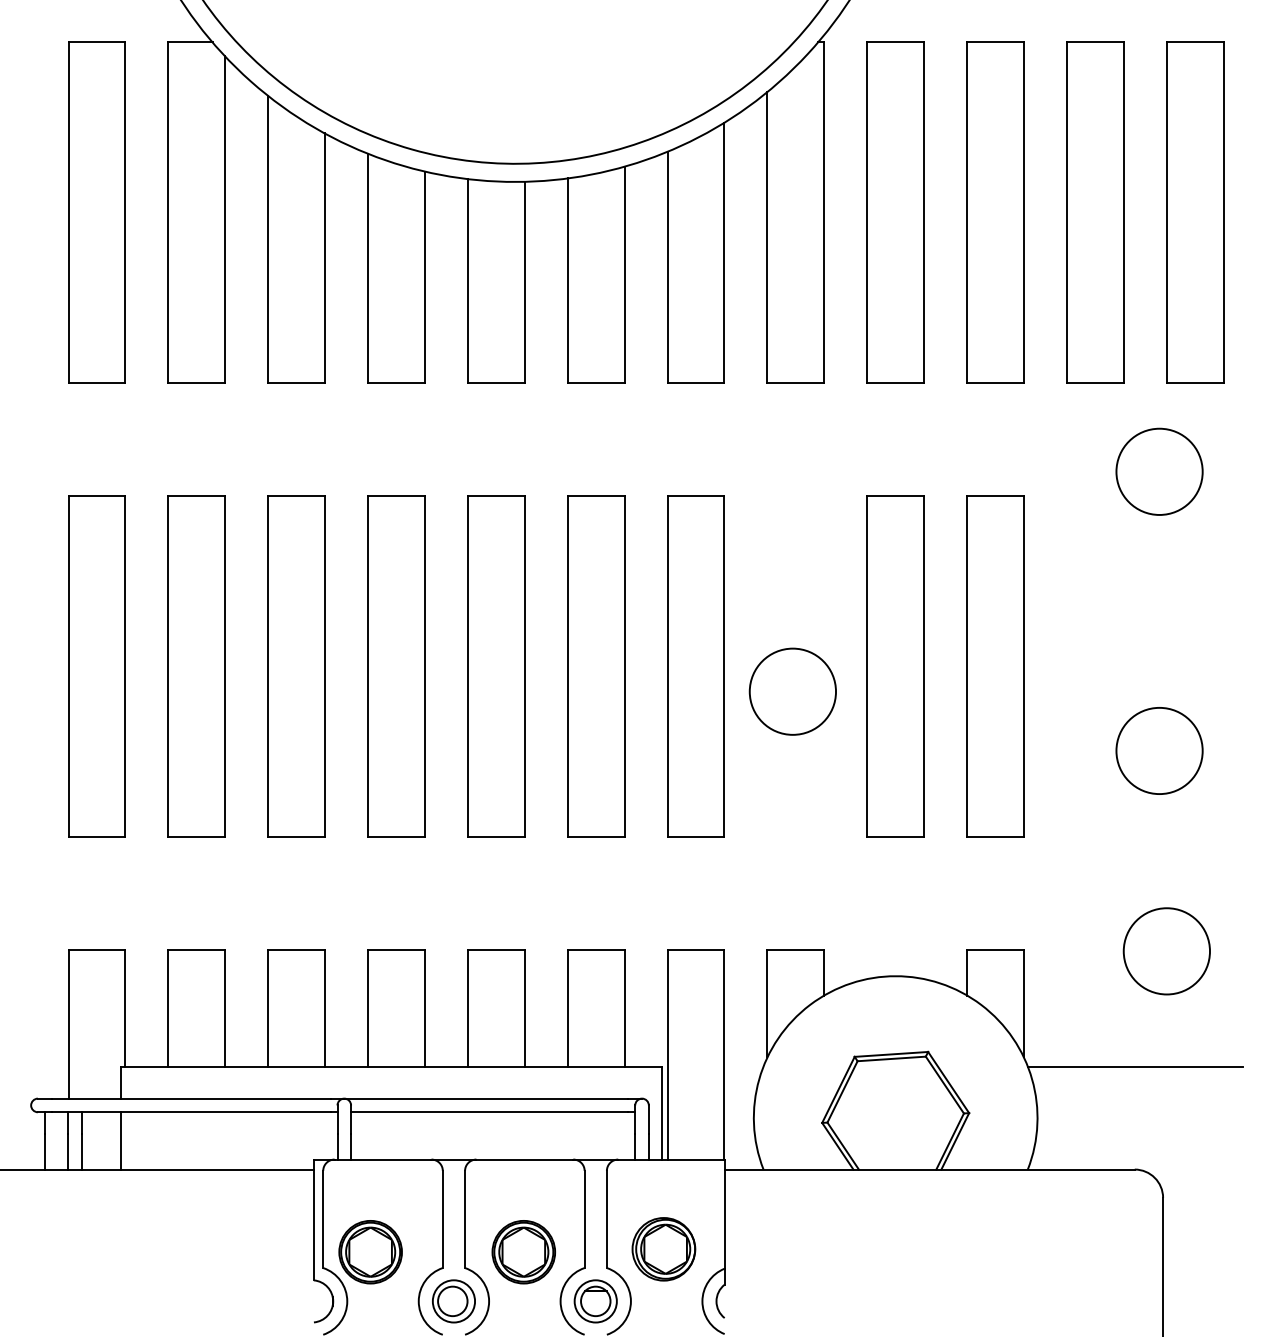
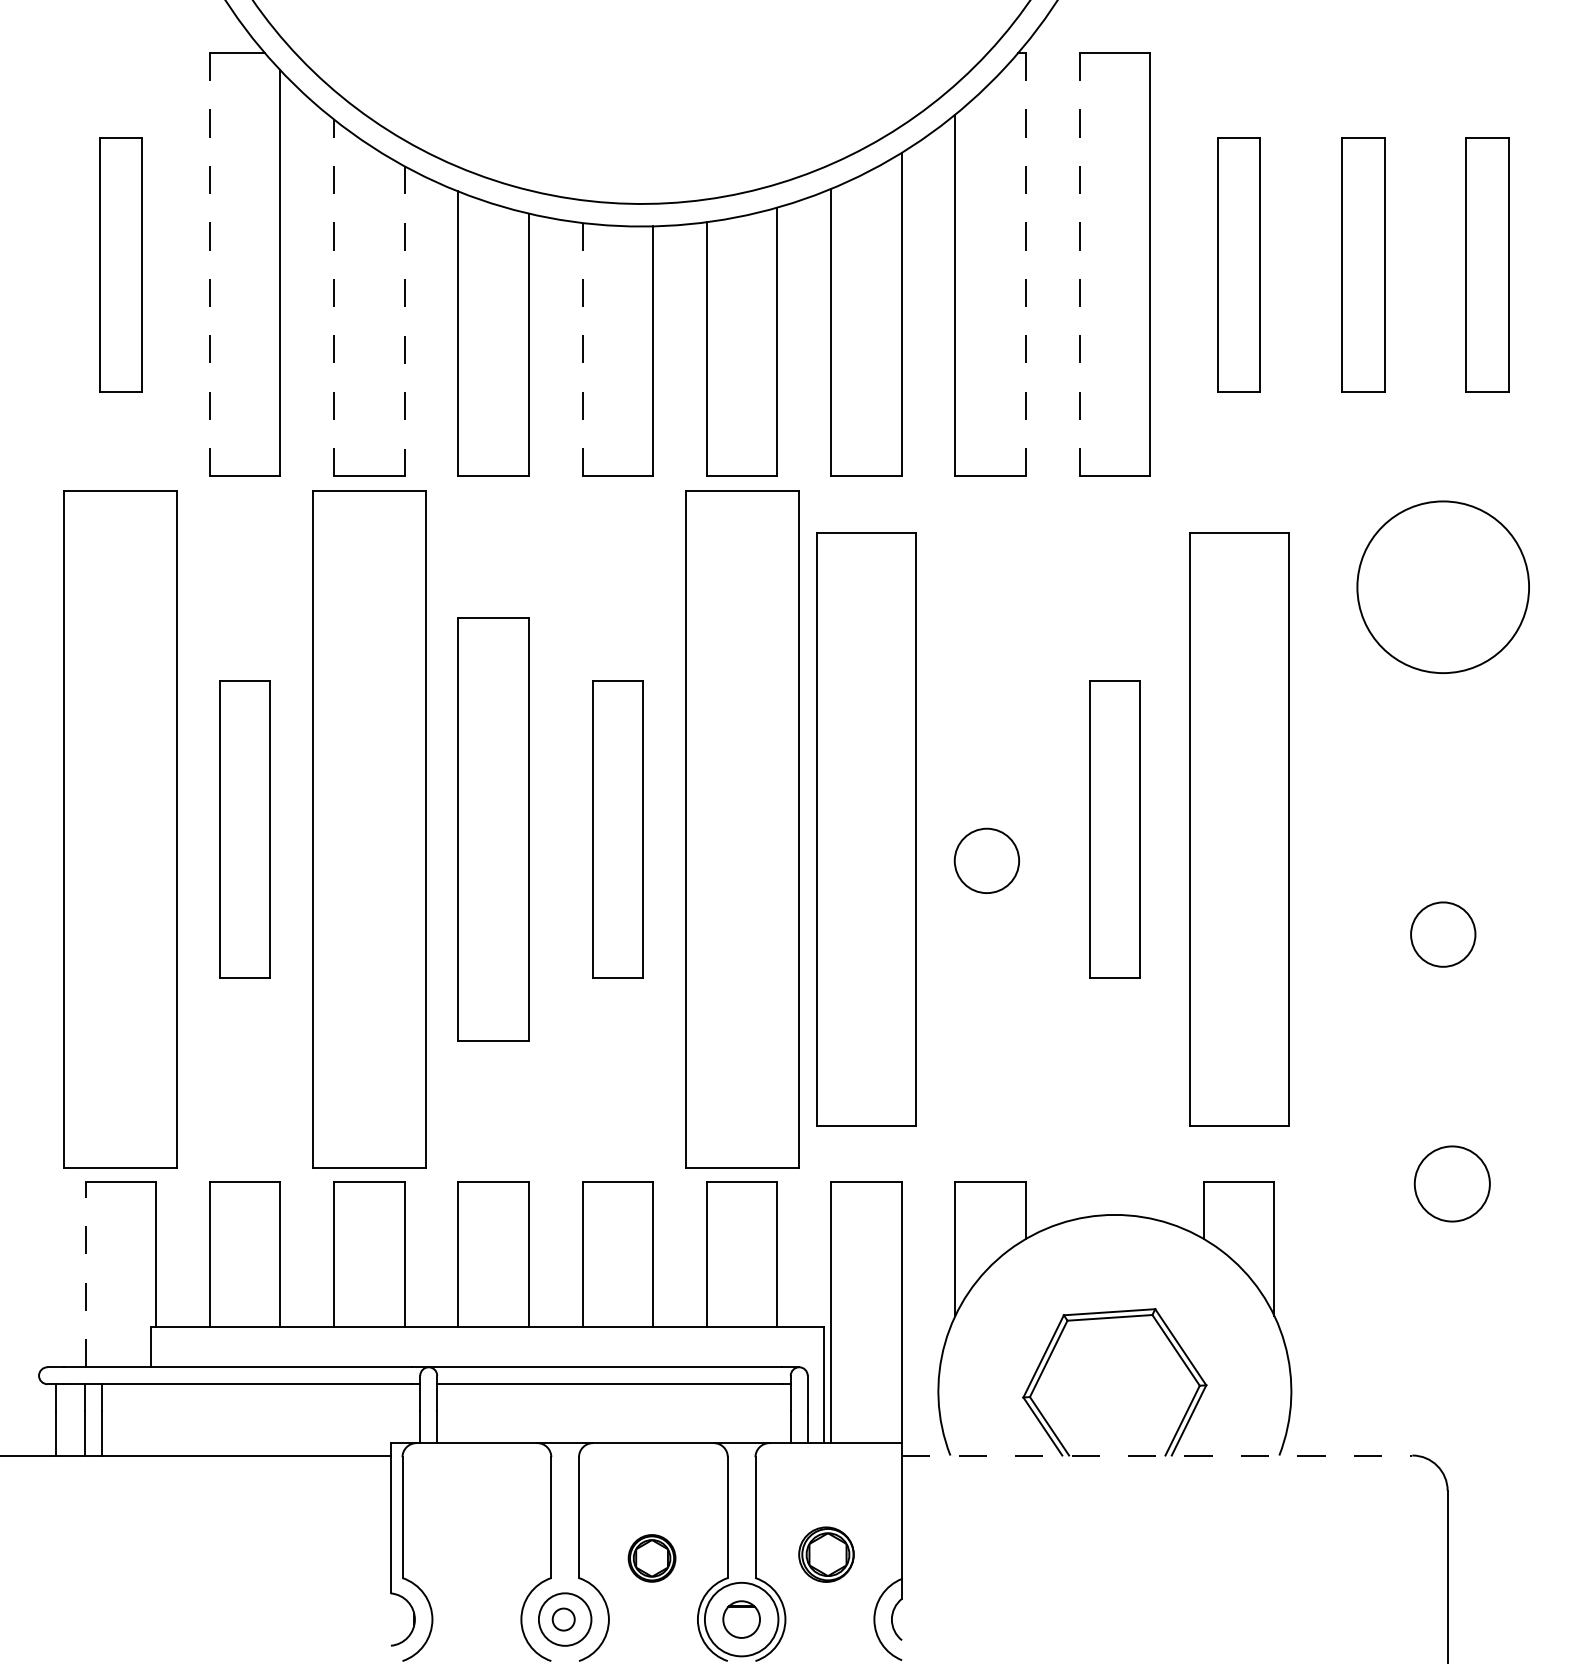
part: (96, 212) -> (120, 264), size x0.6
line: (168, 212) -> (209, 264), solid -> dashed
line: (823, 212) -> (1025, 264), solid -> dashed
line: (867, 212) -> (1079, 264), solid -> dashed
part: (995, 212) -> (1238, 264), size x0.6
part: (1095, 212) -> (1363, 264), size x0.6
part: (1195, 212) -> (1487, 264), size x0.6
line: (268, 238) -> (334, 297), solid -> dashed
line: (324, 258) -> (404, 321), solid -> dashed
line: (467, 280) -> (582, 349), solid -> dashed
circle: (1158, 471) -> (1442, 586), size x1.6
part: (96, 666) -> (120, 829), size x1.6
part: (196, 666) -> (244, 829), size x0.7
part: (296, 666) -> (369, 829), size x1.6
part: (495, 666) -> (617, 829), size x0.7
part: (595, 666) -> (741, 829), size x1.6
part: (696, 666) -> (866, 829), size x1.4
part: (895, 666) -> (1114, 829), size x0.7
part: (995, 666) -> (1238, 829), size x1.4
circle: (792, 691) -> (986, 860), size x0.6
circle: (1158, 750) -> (1442, 934), size x0.6
circle: (1167, 950) -> (1452, 1183), size x0.7
line: (68, 1024) -> (85, 1274), solid -> dashed
line: (1134, 1066) -> (1412, 1327), removed
line: (121, 1140) -> (151, 1419), removed
line: (929, 1169) -> (1157, 1455), solid -> dashed
part: (663, 1249) -> (826, 1554), size x0.7
part: (370, 1252) -> (461, 1558), removed
part: (523, 1252) -> (651, 1558), size x0.6
circle: (452, 1301) -> (563, 1619), size x0.6
circle: (595, 1301) -> (741, 1619), size x1.4

